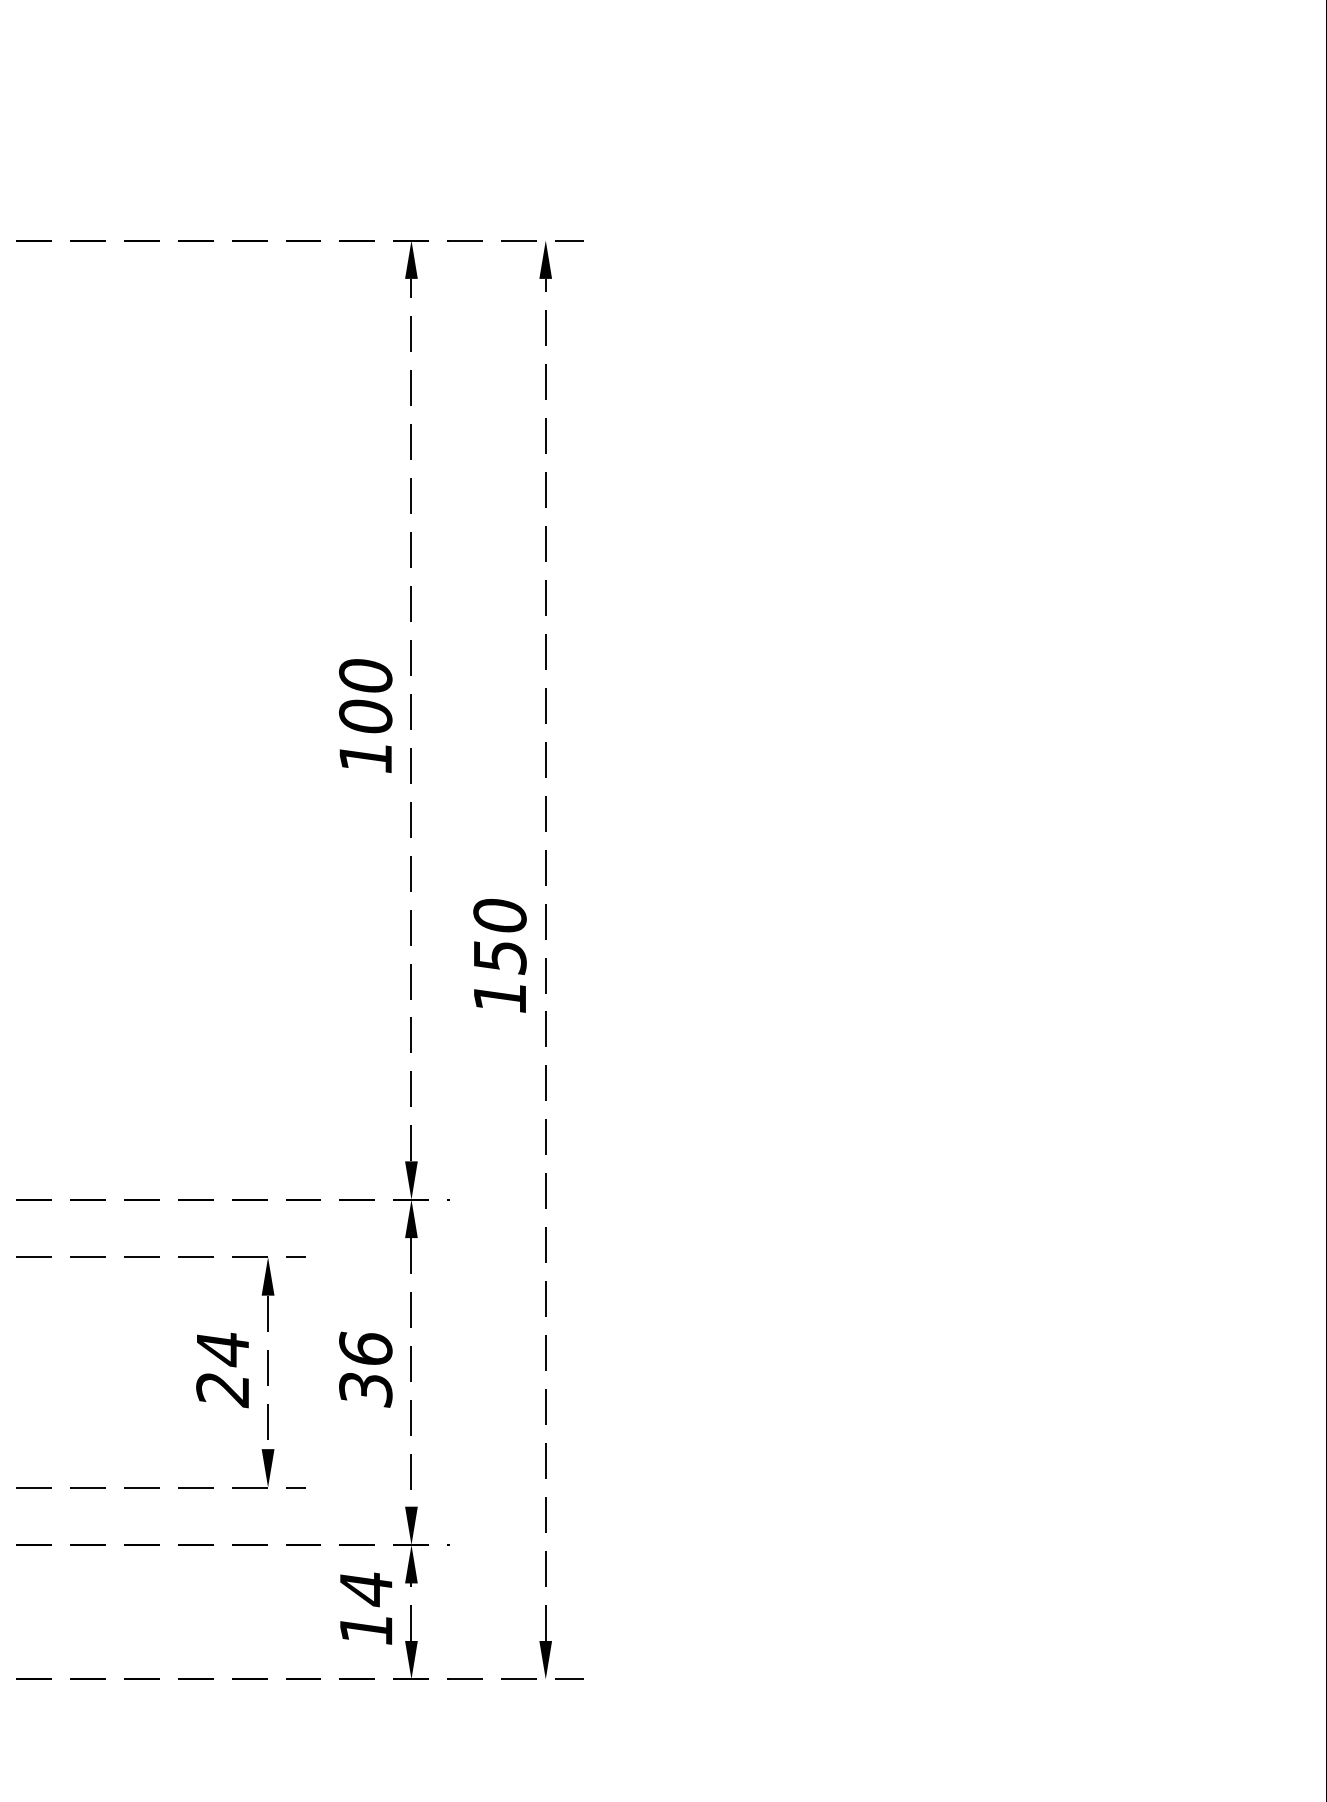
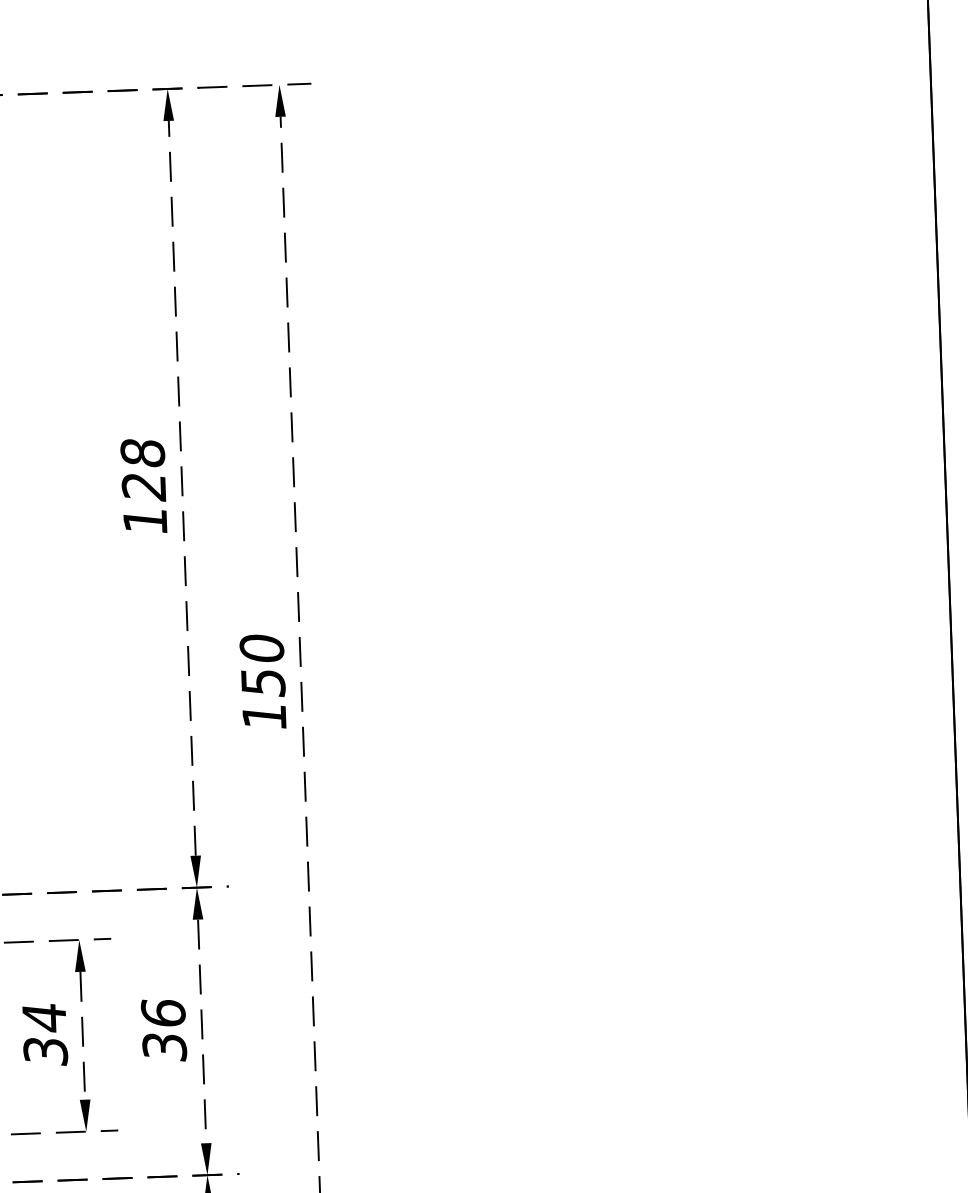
text: (365, 697) -> (143, 470), 100 -> 128
text: (222, 1390) -> (45, 1052), 24 -> 34

